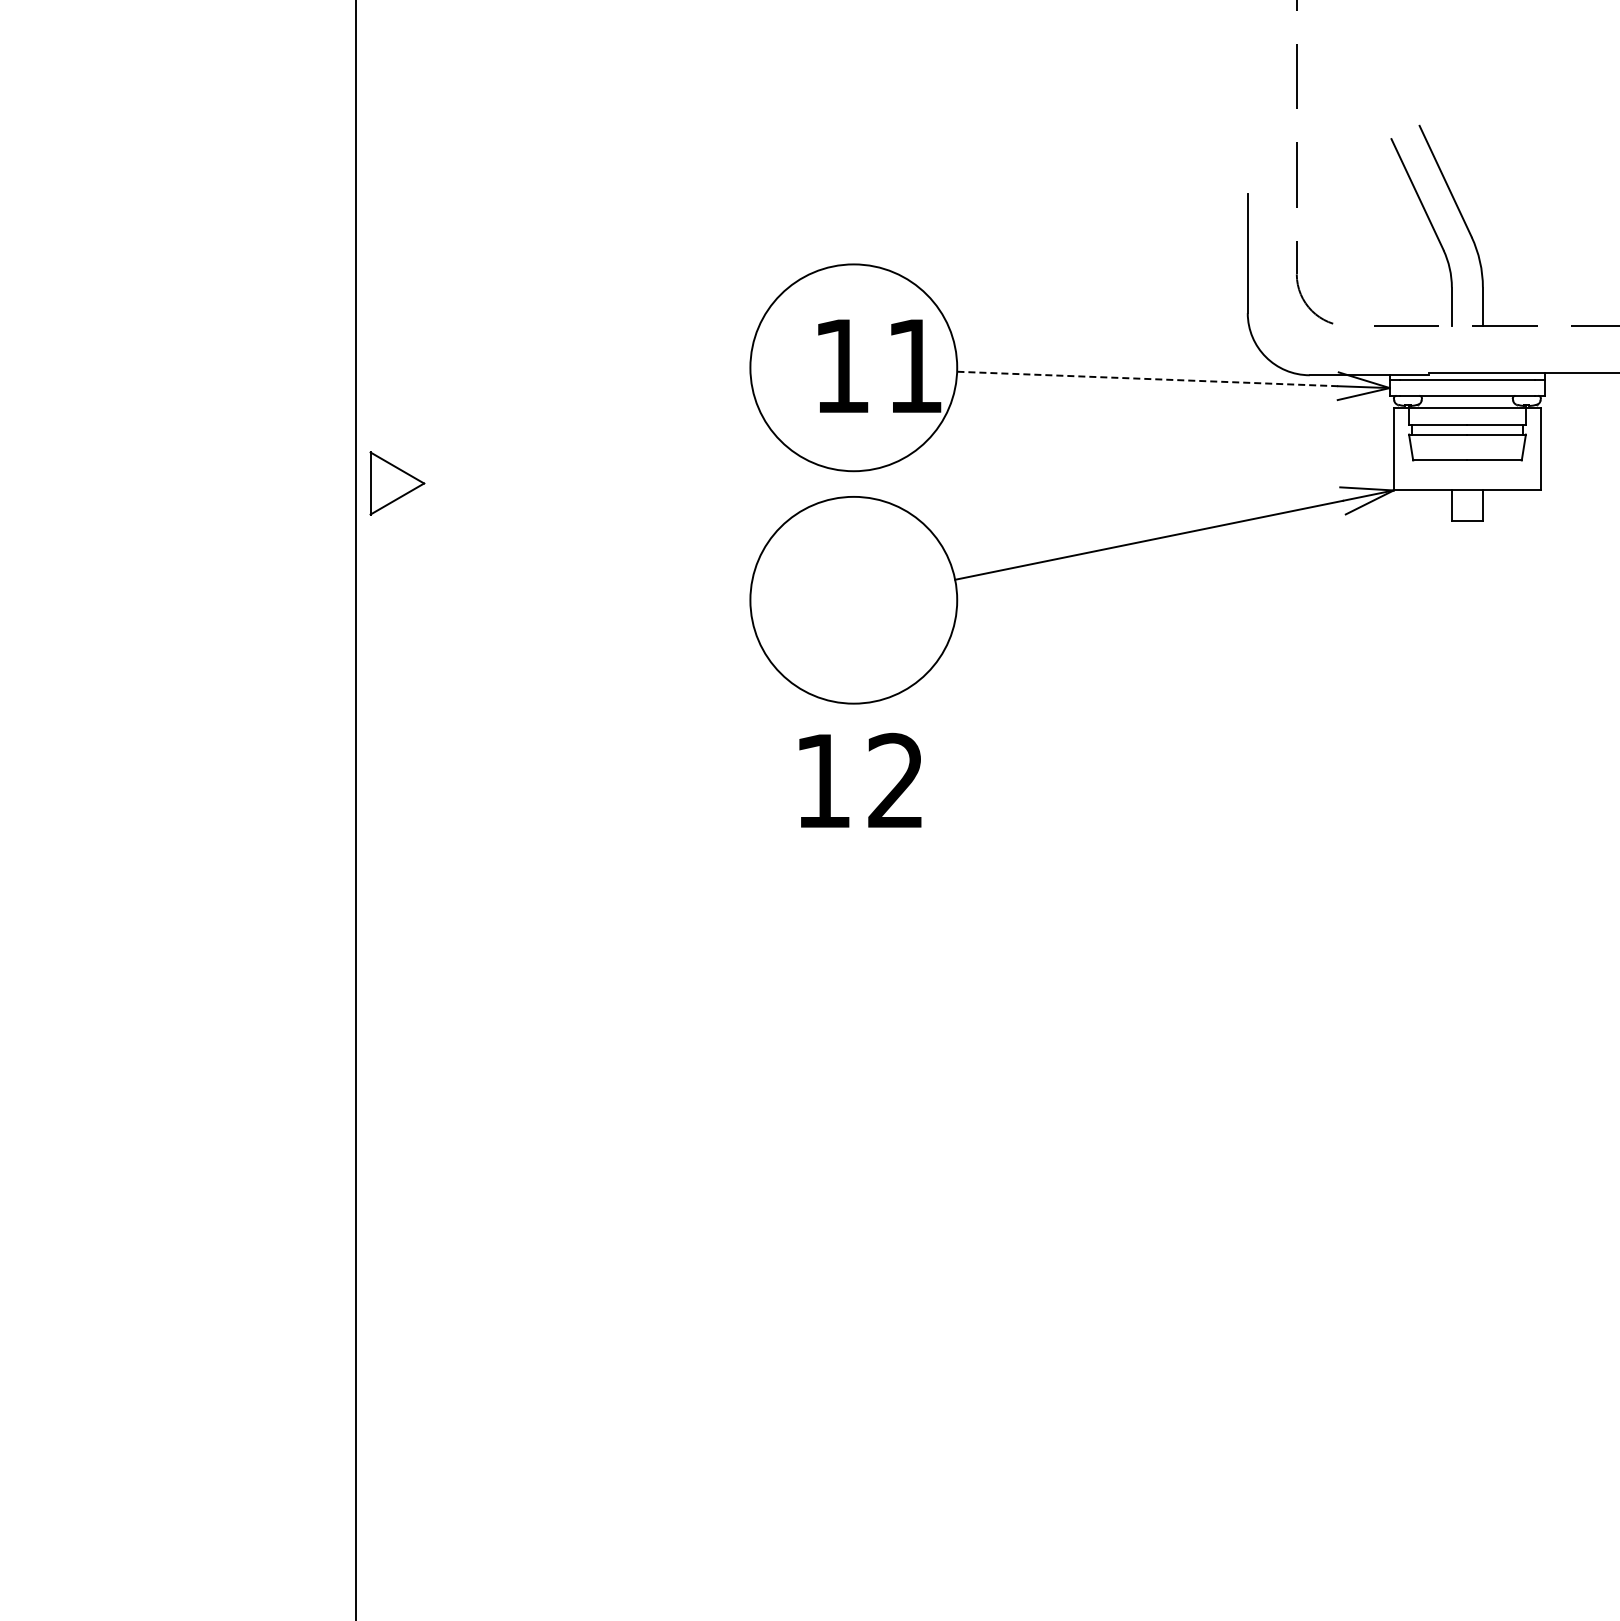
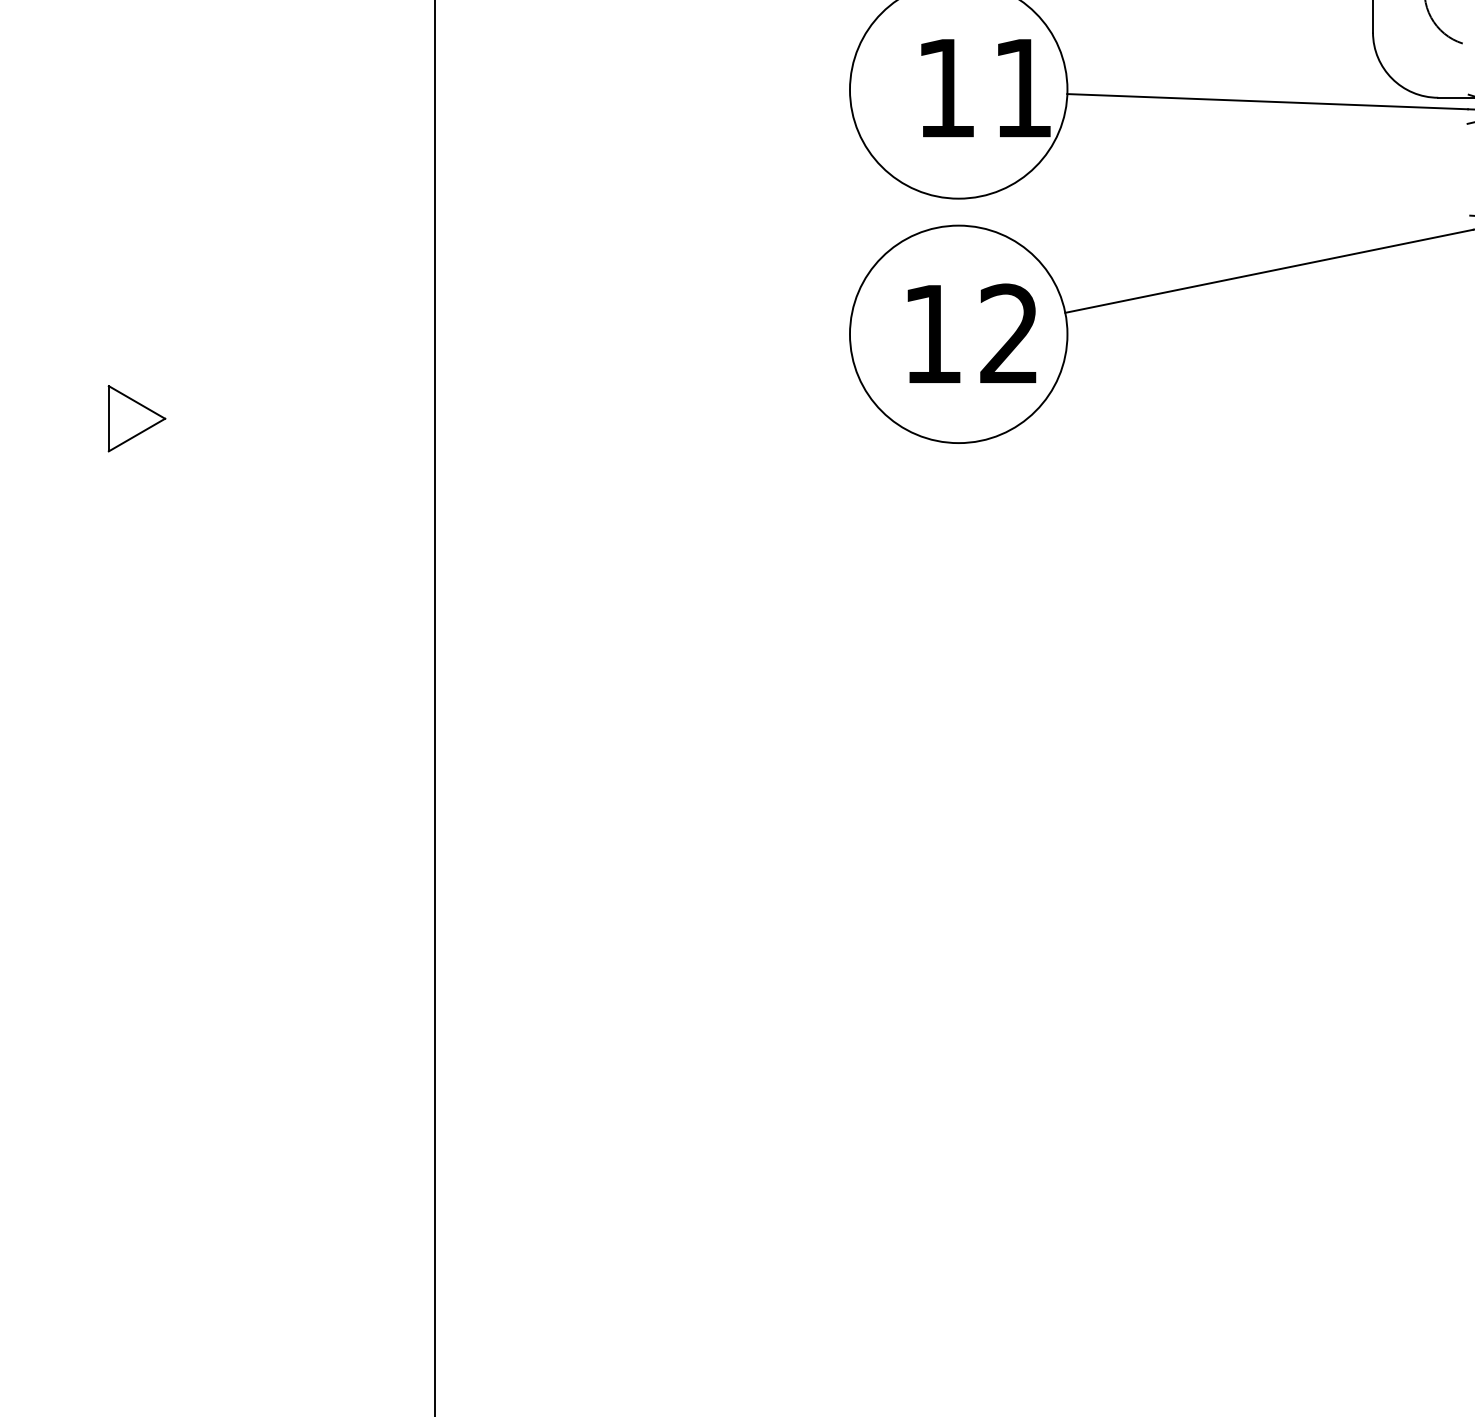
line: (1147, 378) -> (1267, 101), dashed -> solid
part: (397, 483) -> (137, 418), moved
text: (860, 779) -> (972, 332), moved

